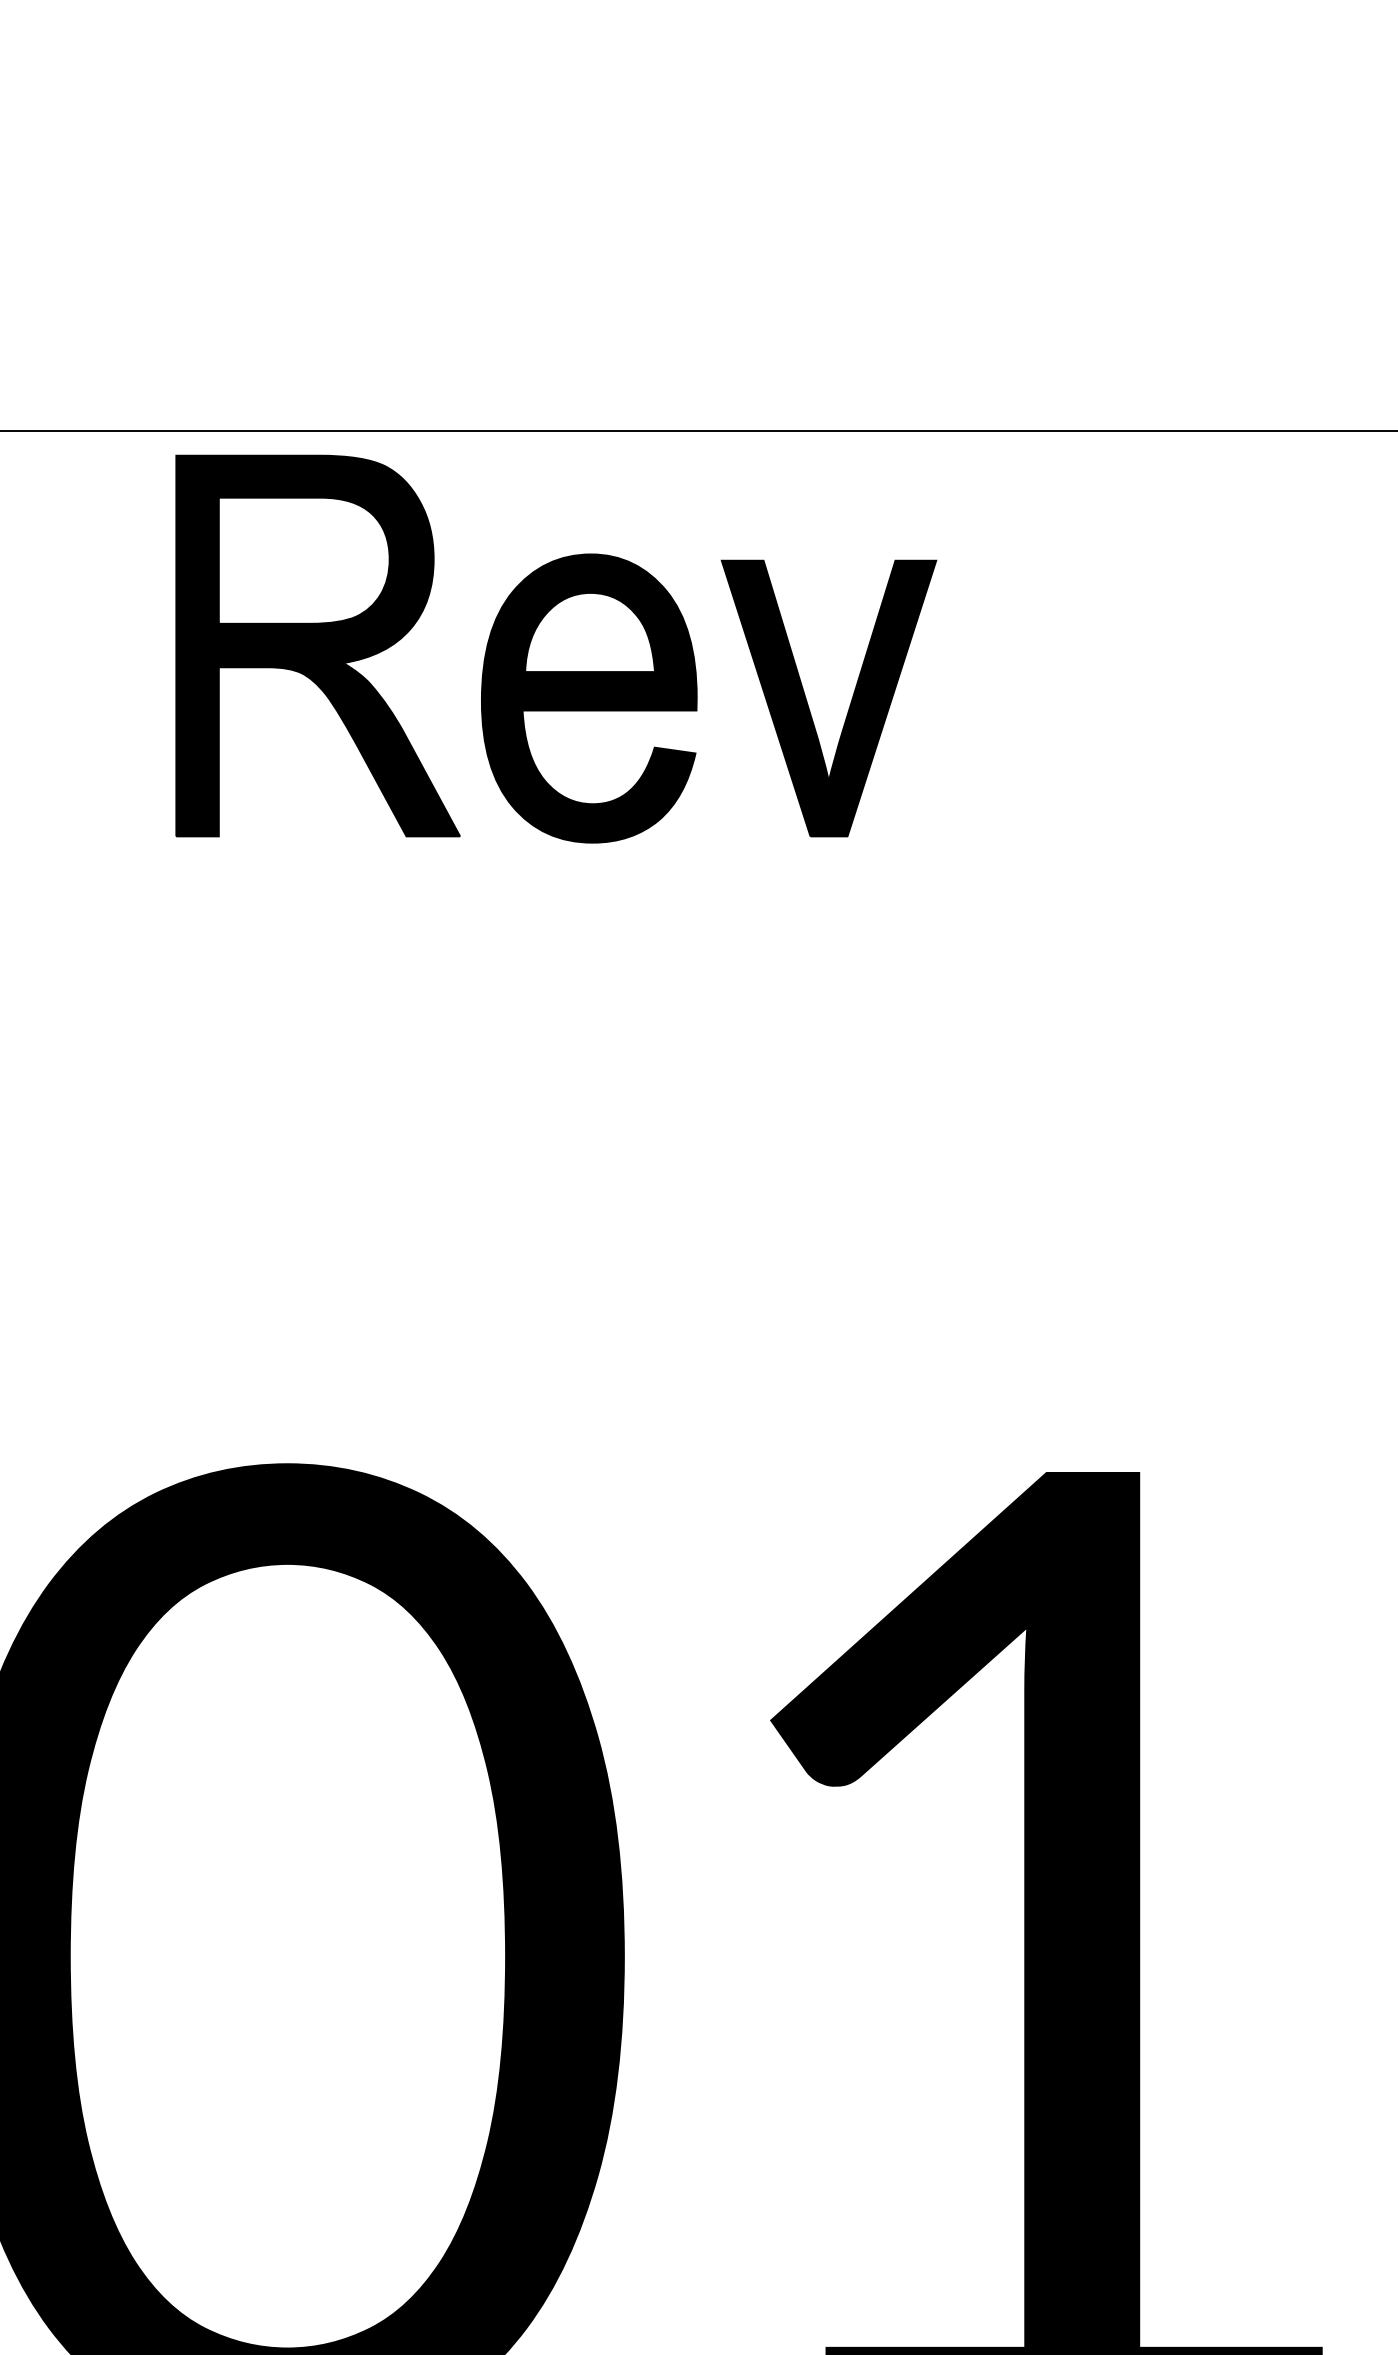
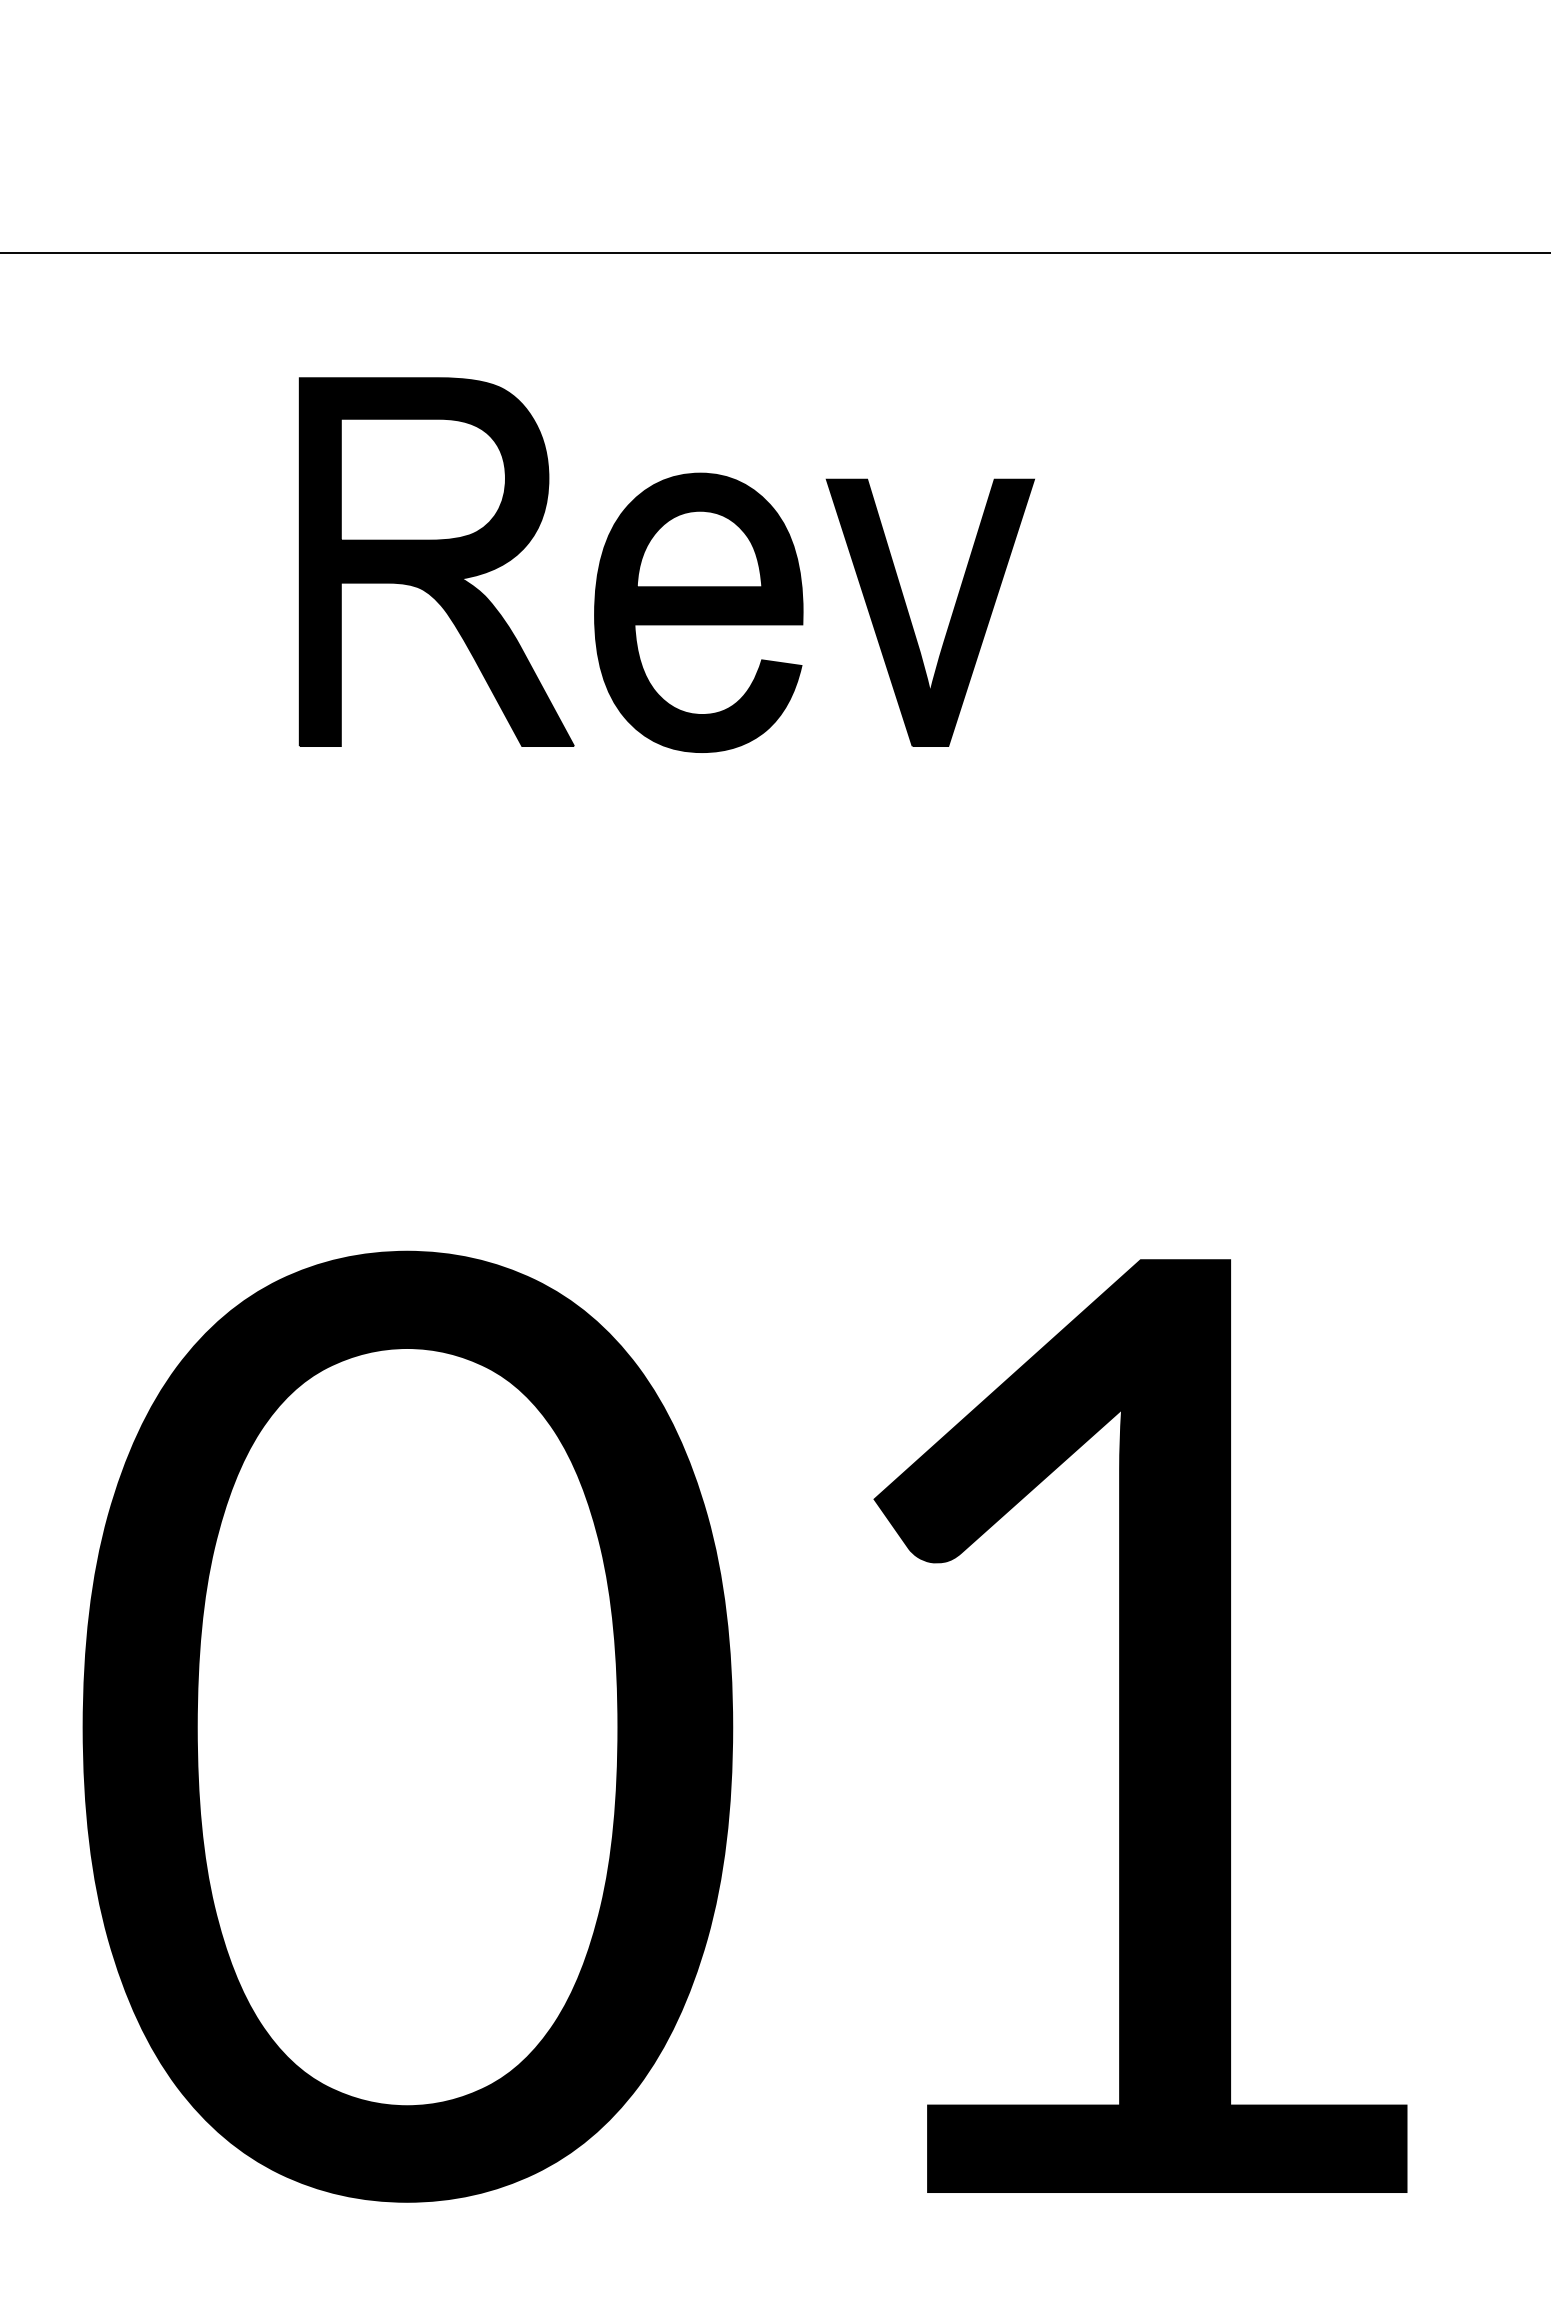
part: (555, 648) -> (666, 564), moved

